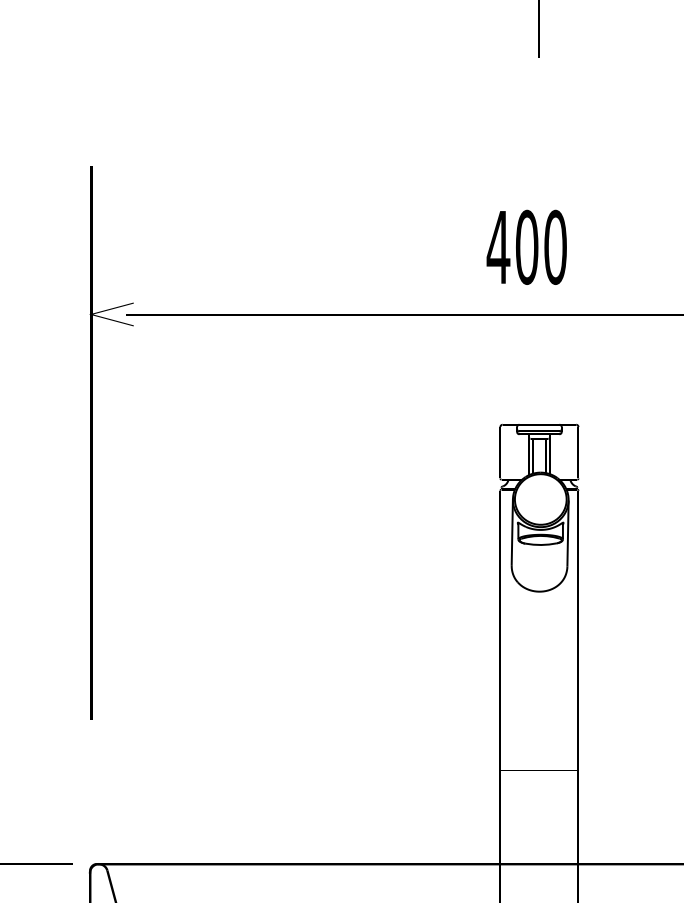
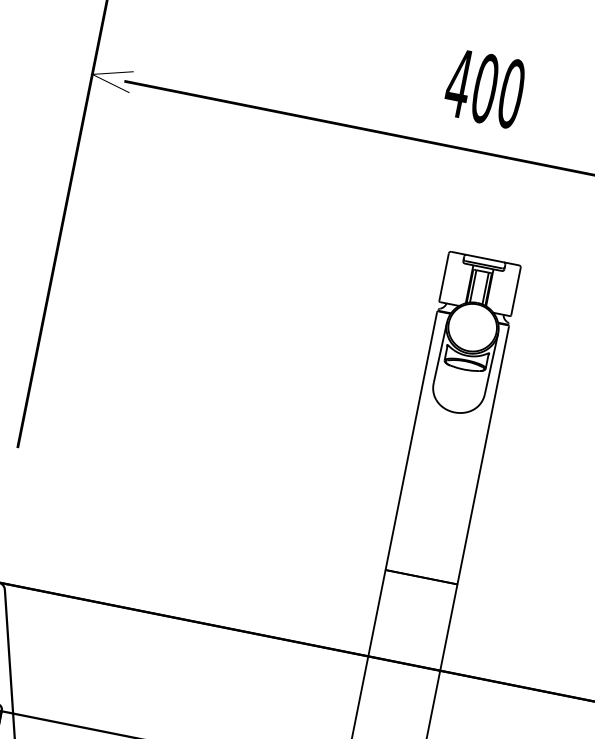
text: (526, 246) -> (484, 87), moved

